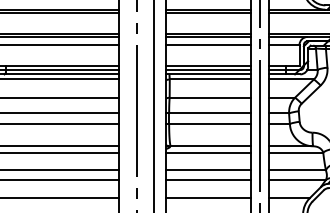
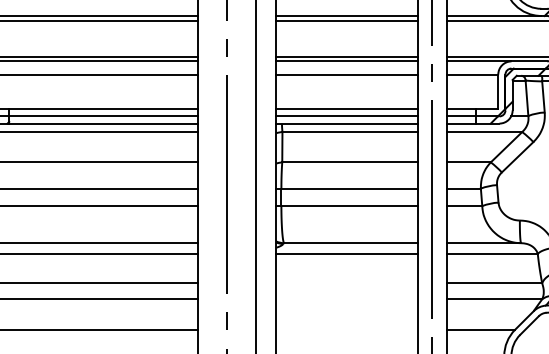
line: (208, 170) -> (346, 283), removed
line: (208, 180) -> (346, 300), removed
line: (208, 198) -> (346, 330), removed

